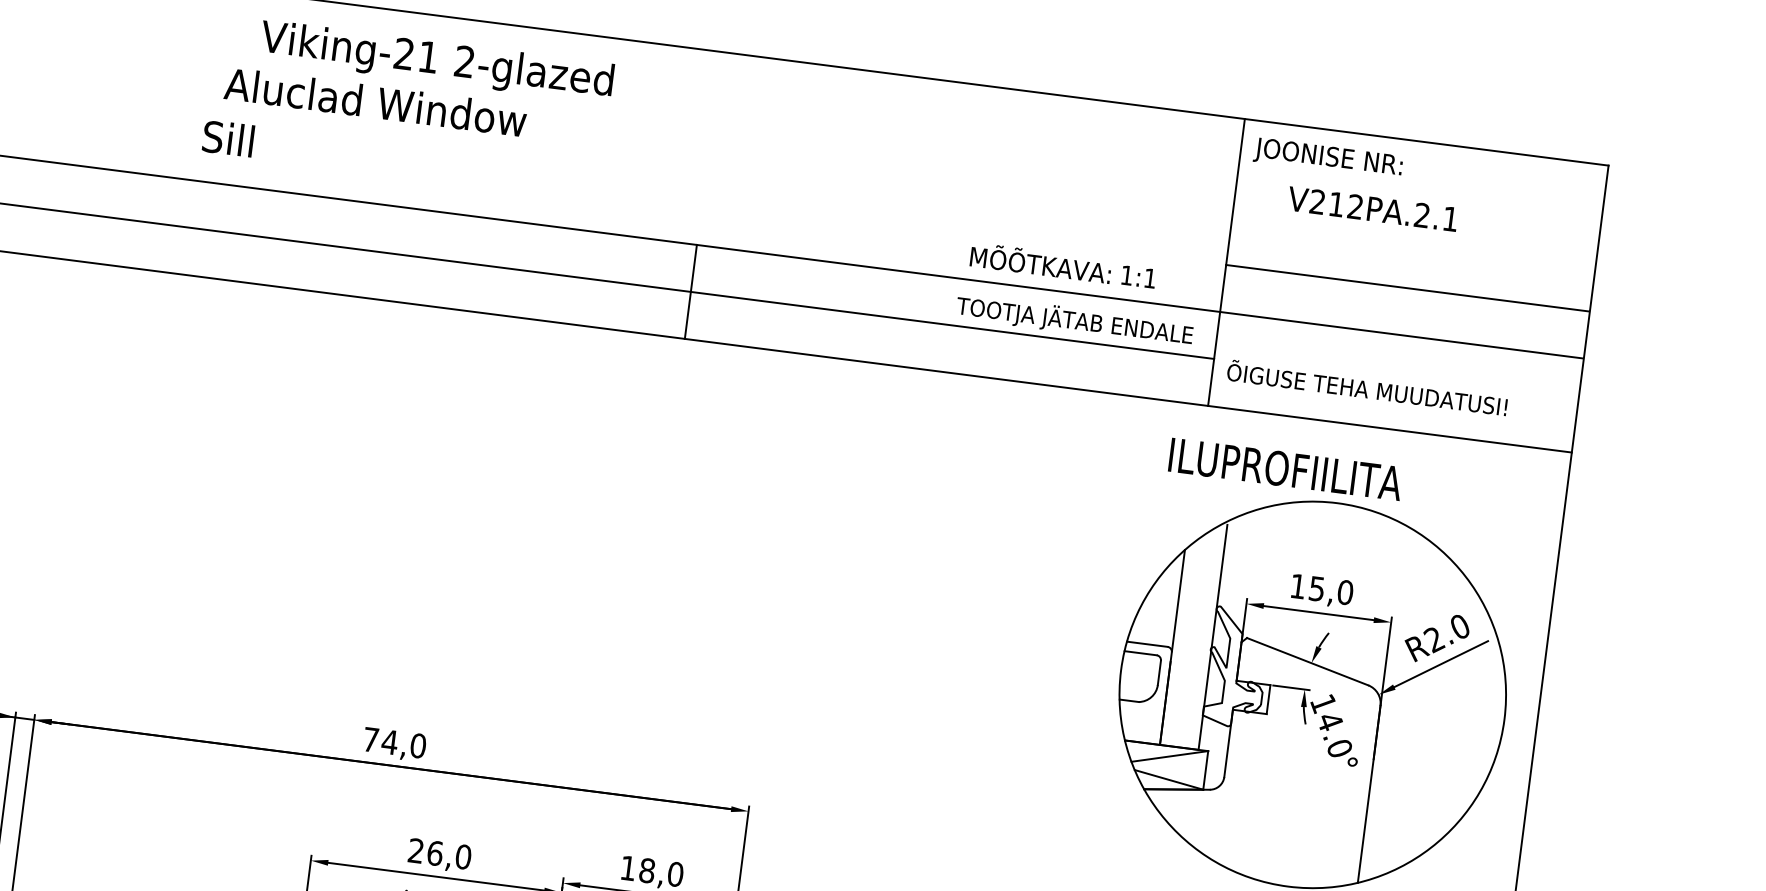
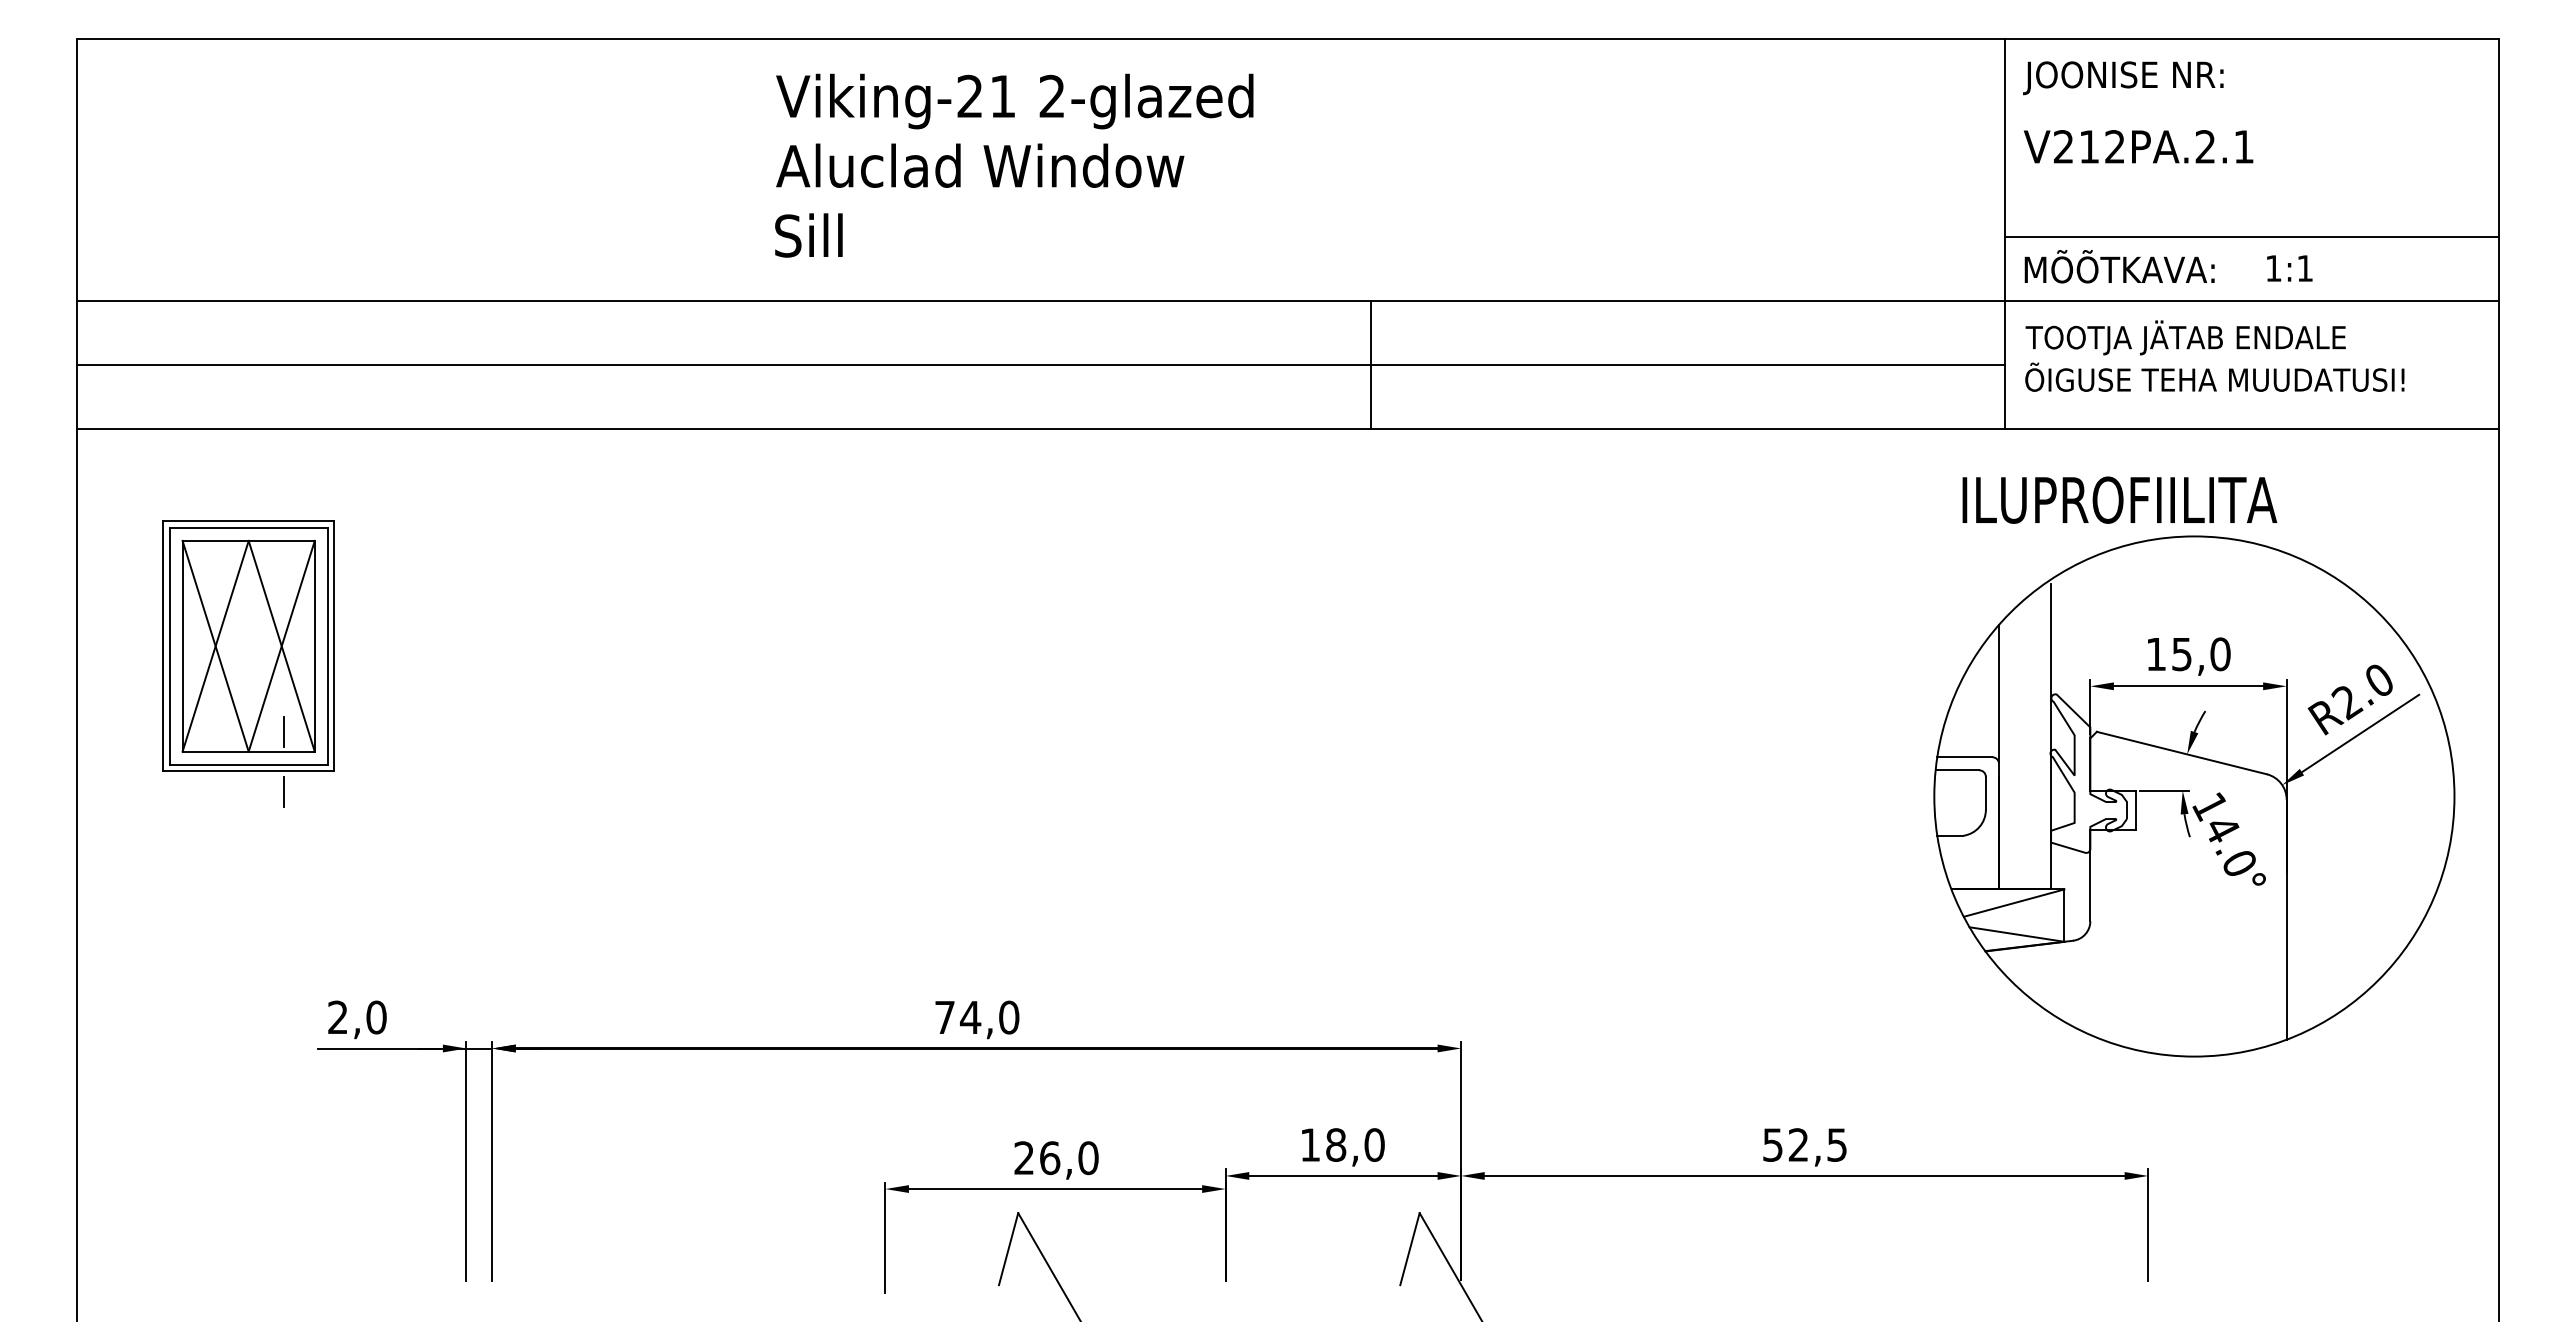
text: (436, 61) -> (1014, 101), moved
text: (375, 102) -> (980, 165), moved
text: (228, 138) -> (808, 235), moved
text: (1372, 208) -> (2138, 146), moved
text: (1040, 262) -> (2119, 266), moved
text: (1138, 277) -> (2289, 268), moved
line: (691, 291) -> (1371, 364), moved
text: (1074, 320) -> (2185, 337), moved

